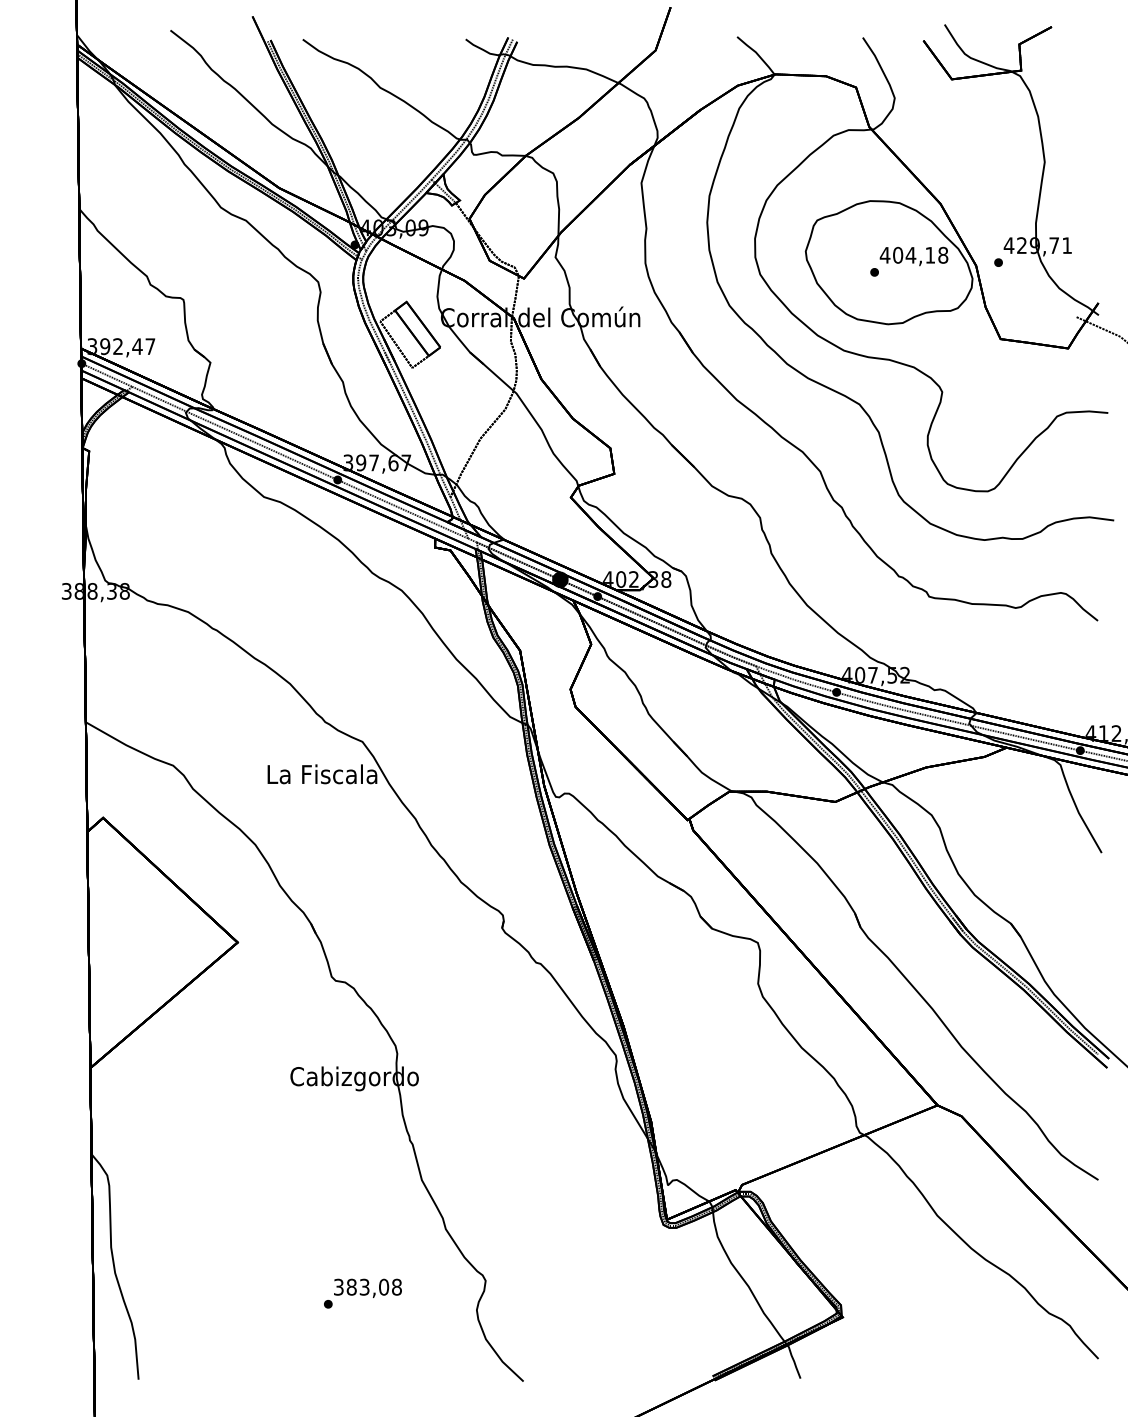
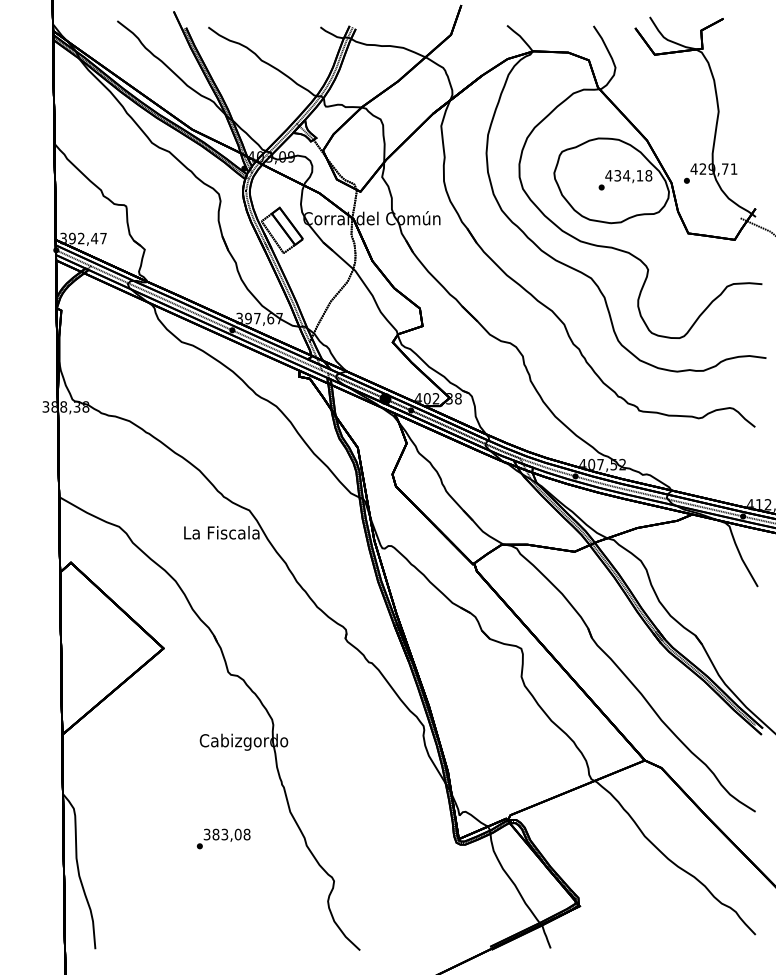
text: (897, 254) -> (617, 175), 404,18 -> 434,18
text: (362, 1292) -> (223, 838), moved

